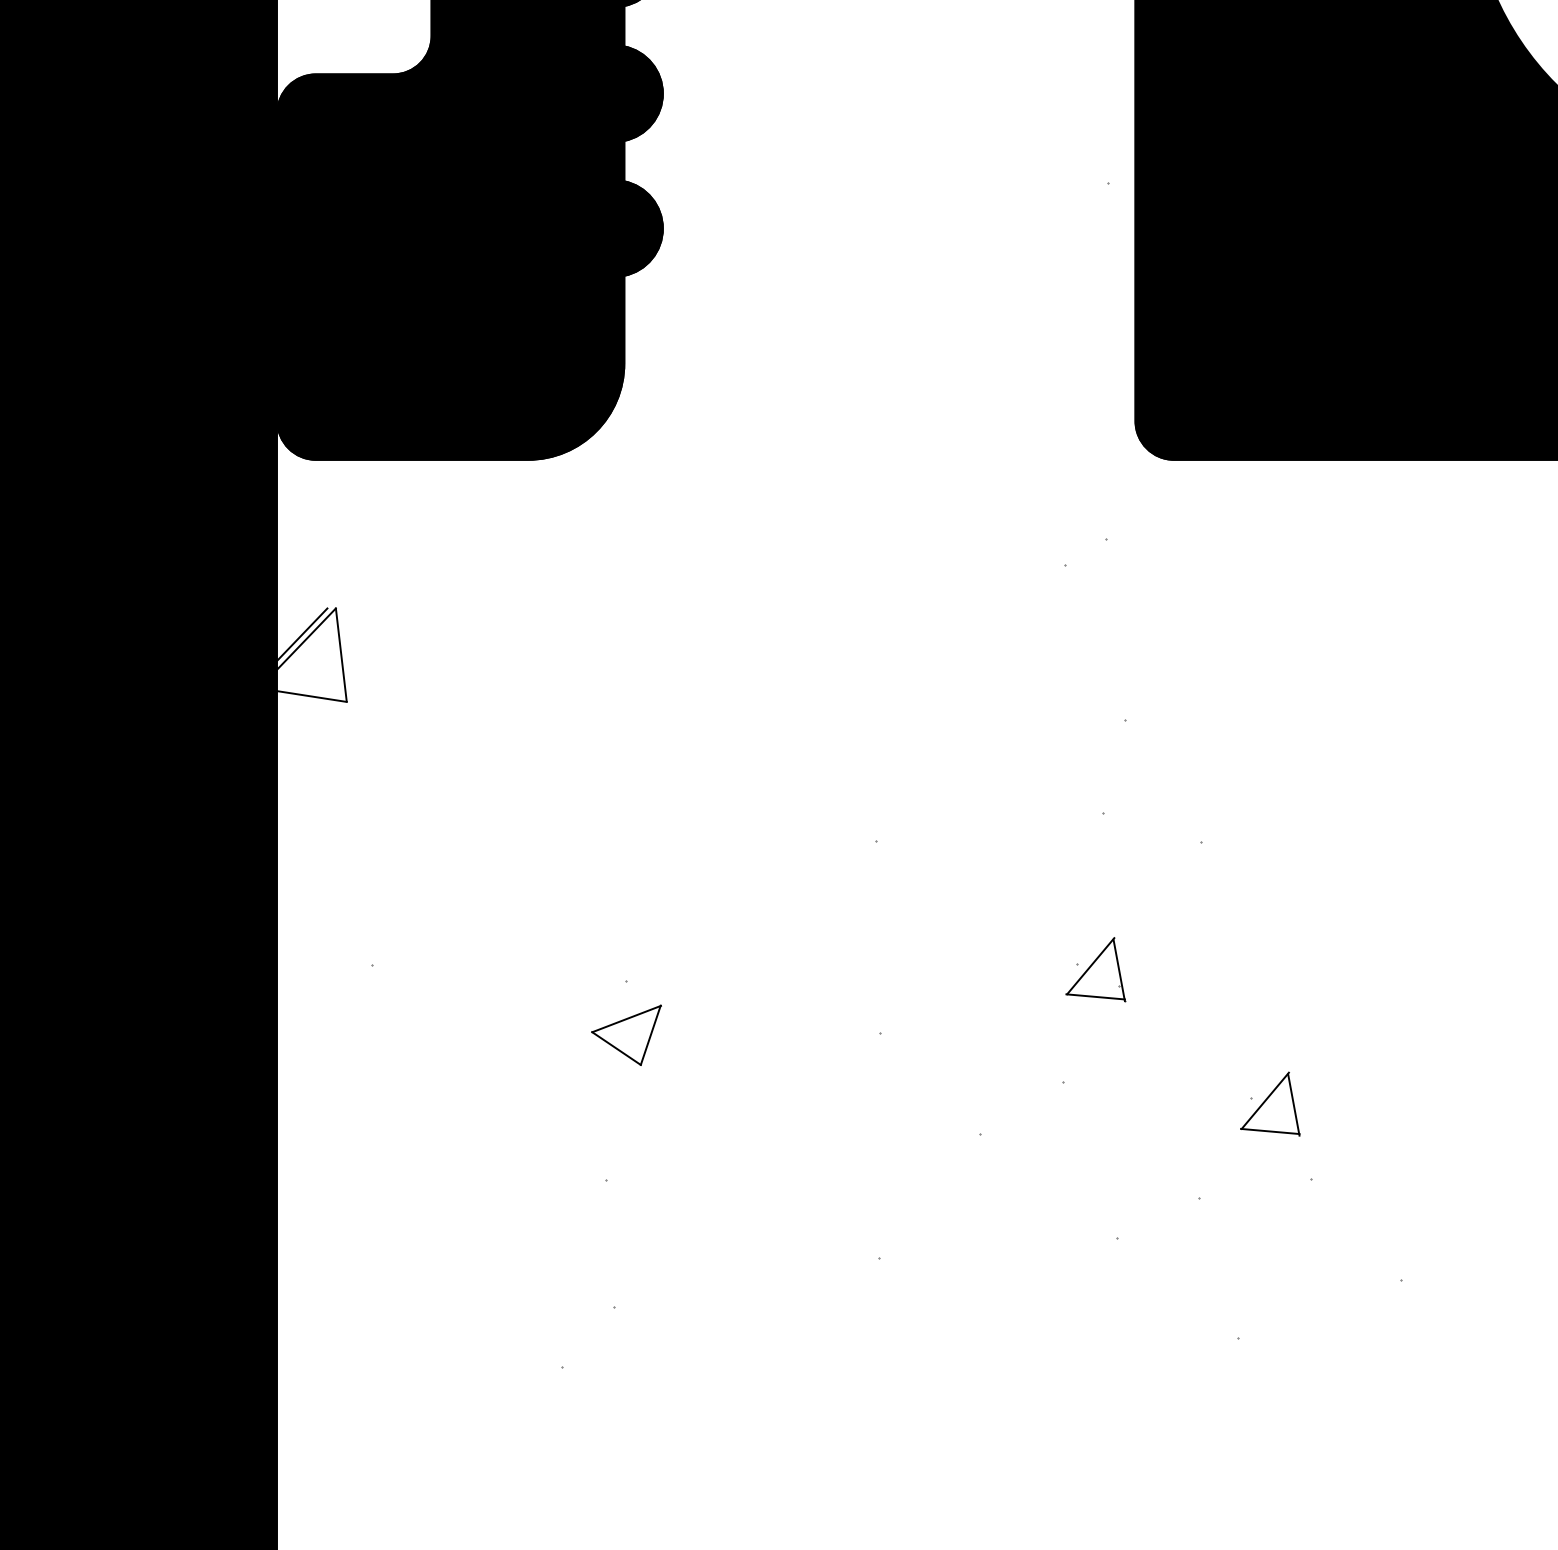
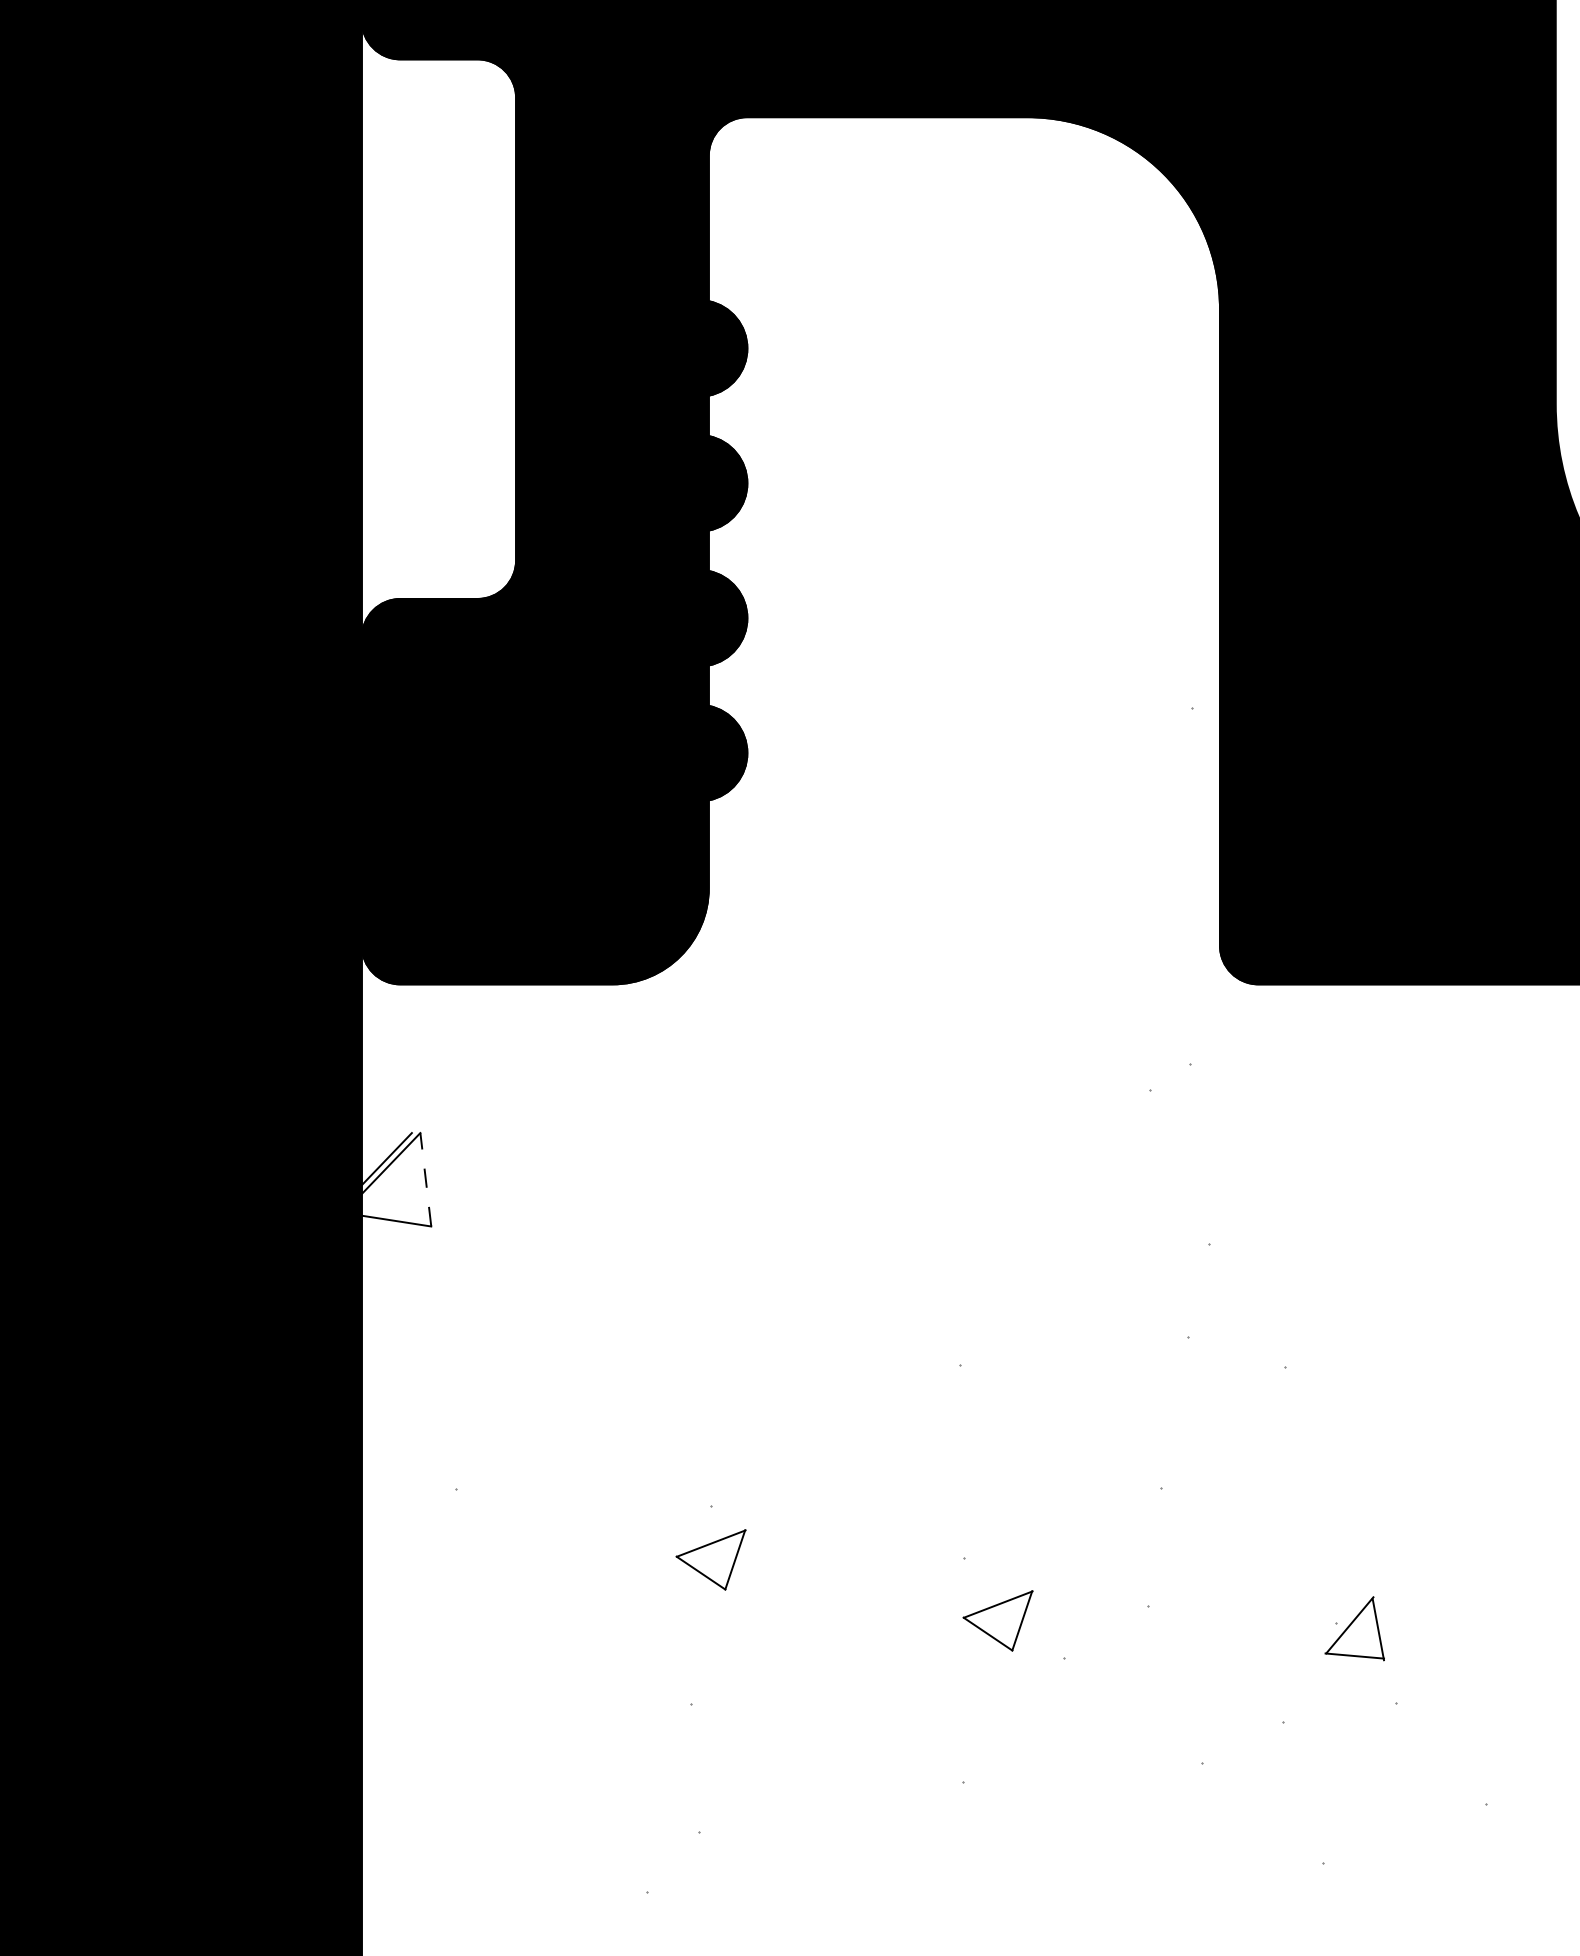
line: (341, 654) -> (425, 1179), solid -> dashed
part: (1096, 969) -> (1180, 1494), removed
part: (913, 1095) -> (997, 1620), added

